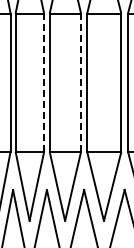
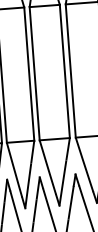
line: (44, 82) -> (29, 73), dashed -> solid
line: (81, 82) -> (65, 71), dashed -> solid

